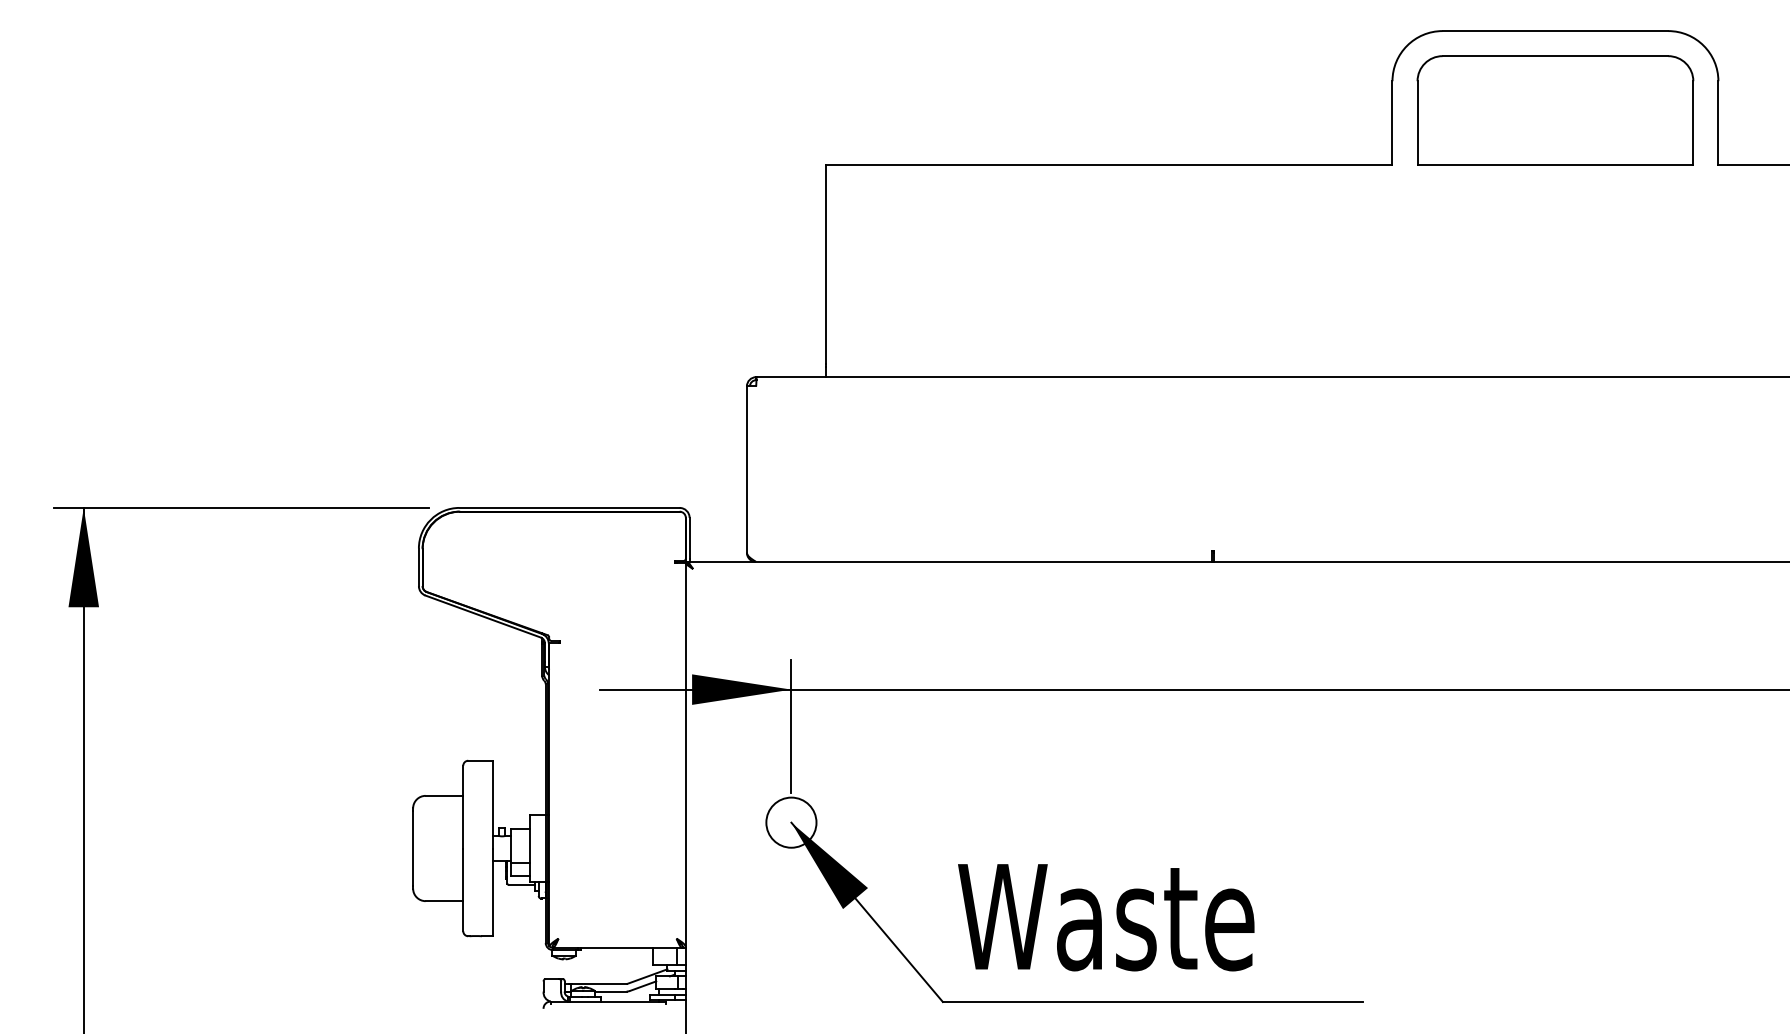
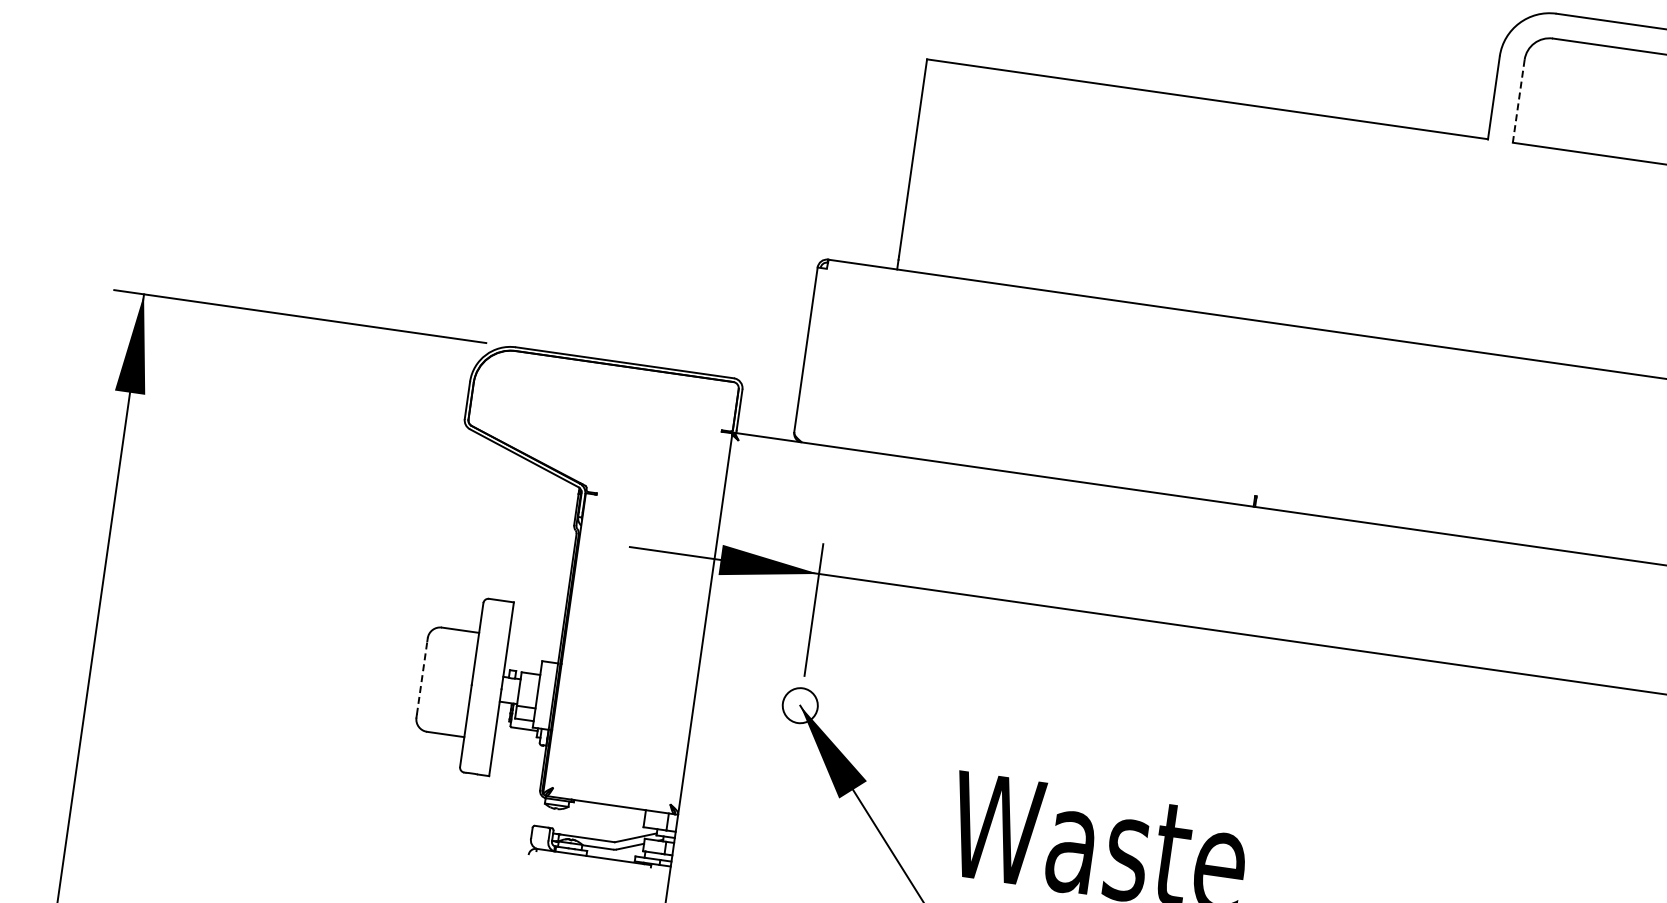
line: (1417, 123) -> (1518, 101), solid -> dashed
circle: (791, 822) -> (800, 705), size x0.7
line: (413, 848) -> (422, 677), solid -> dashed

